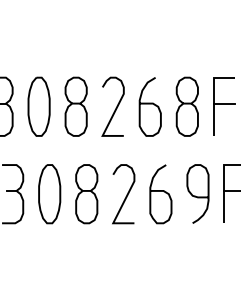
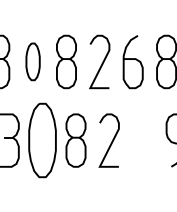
part: (38, 106) -> (32, 61), size x0.7
curve: (160, 191) -> (142, 138), removed
part: (49, 194) -> (42, 140), size x1.4

